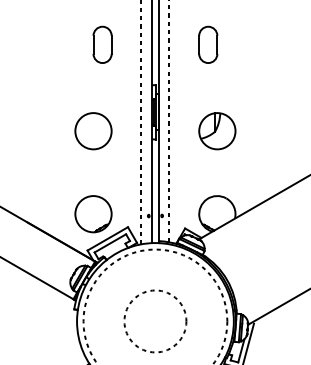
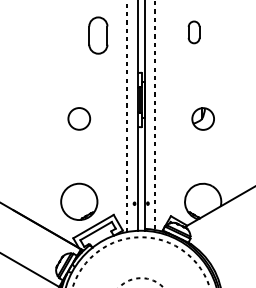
part: (102, 44) -> (98, 35), moved
part: (208, 44) -> (194, 32), size x0.6
circle: (93, 131) -> (79, 119), size x0.6
part: (217, 131) -> (203, 119), size x0.6

